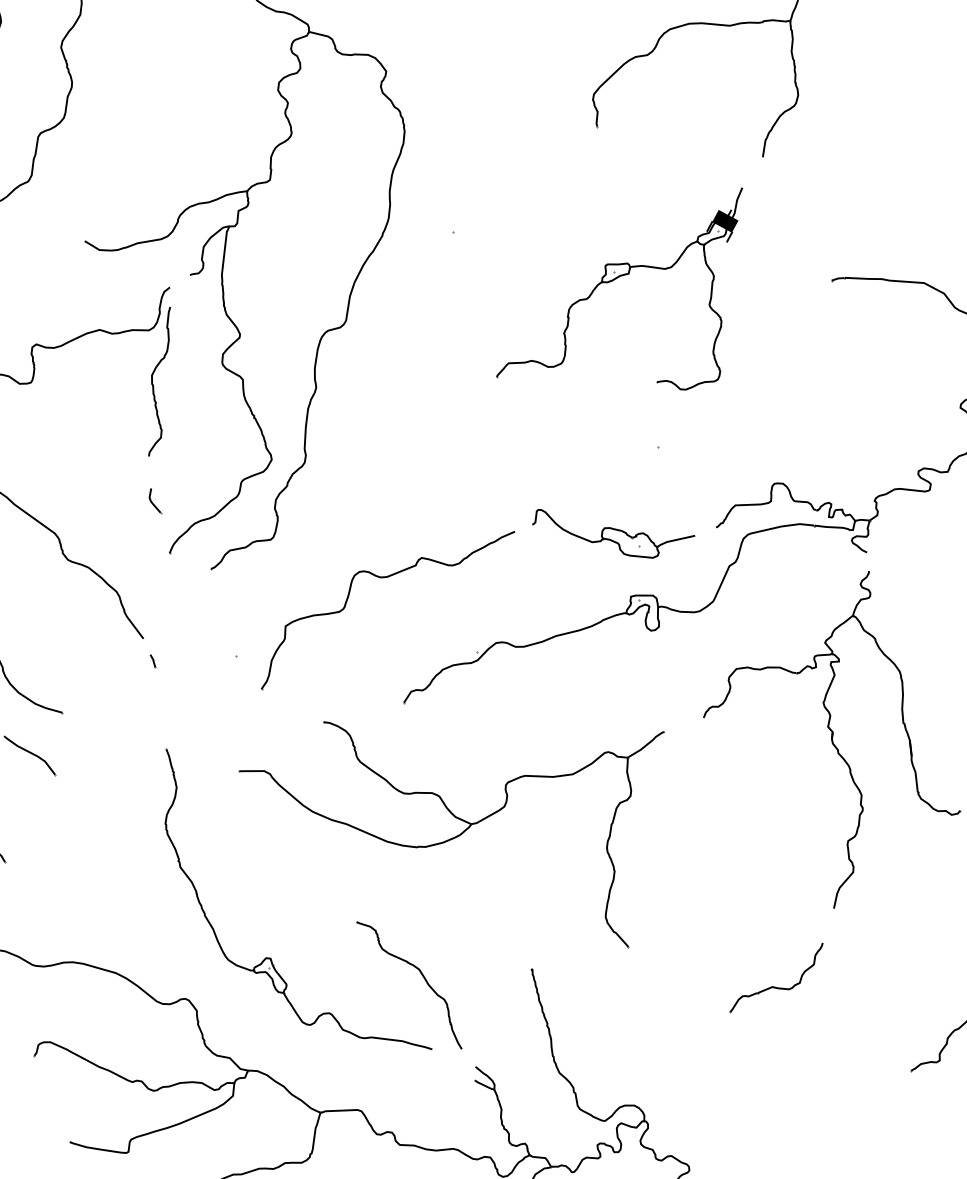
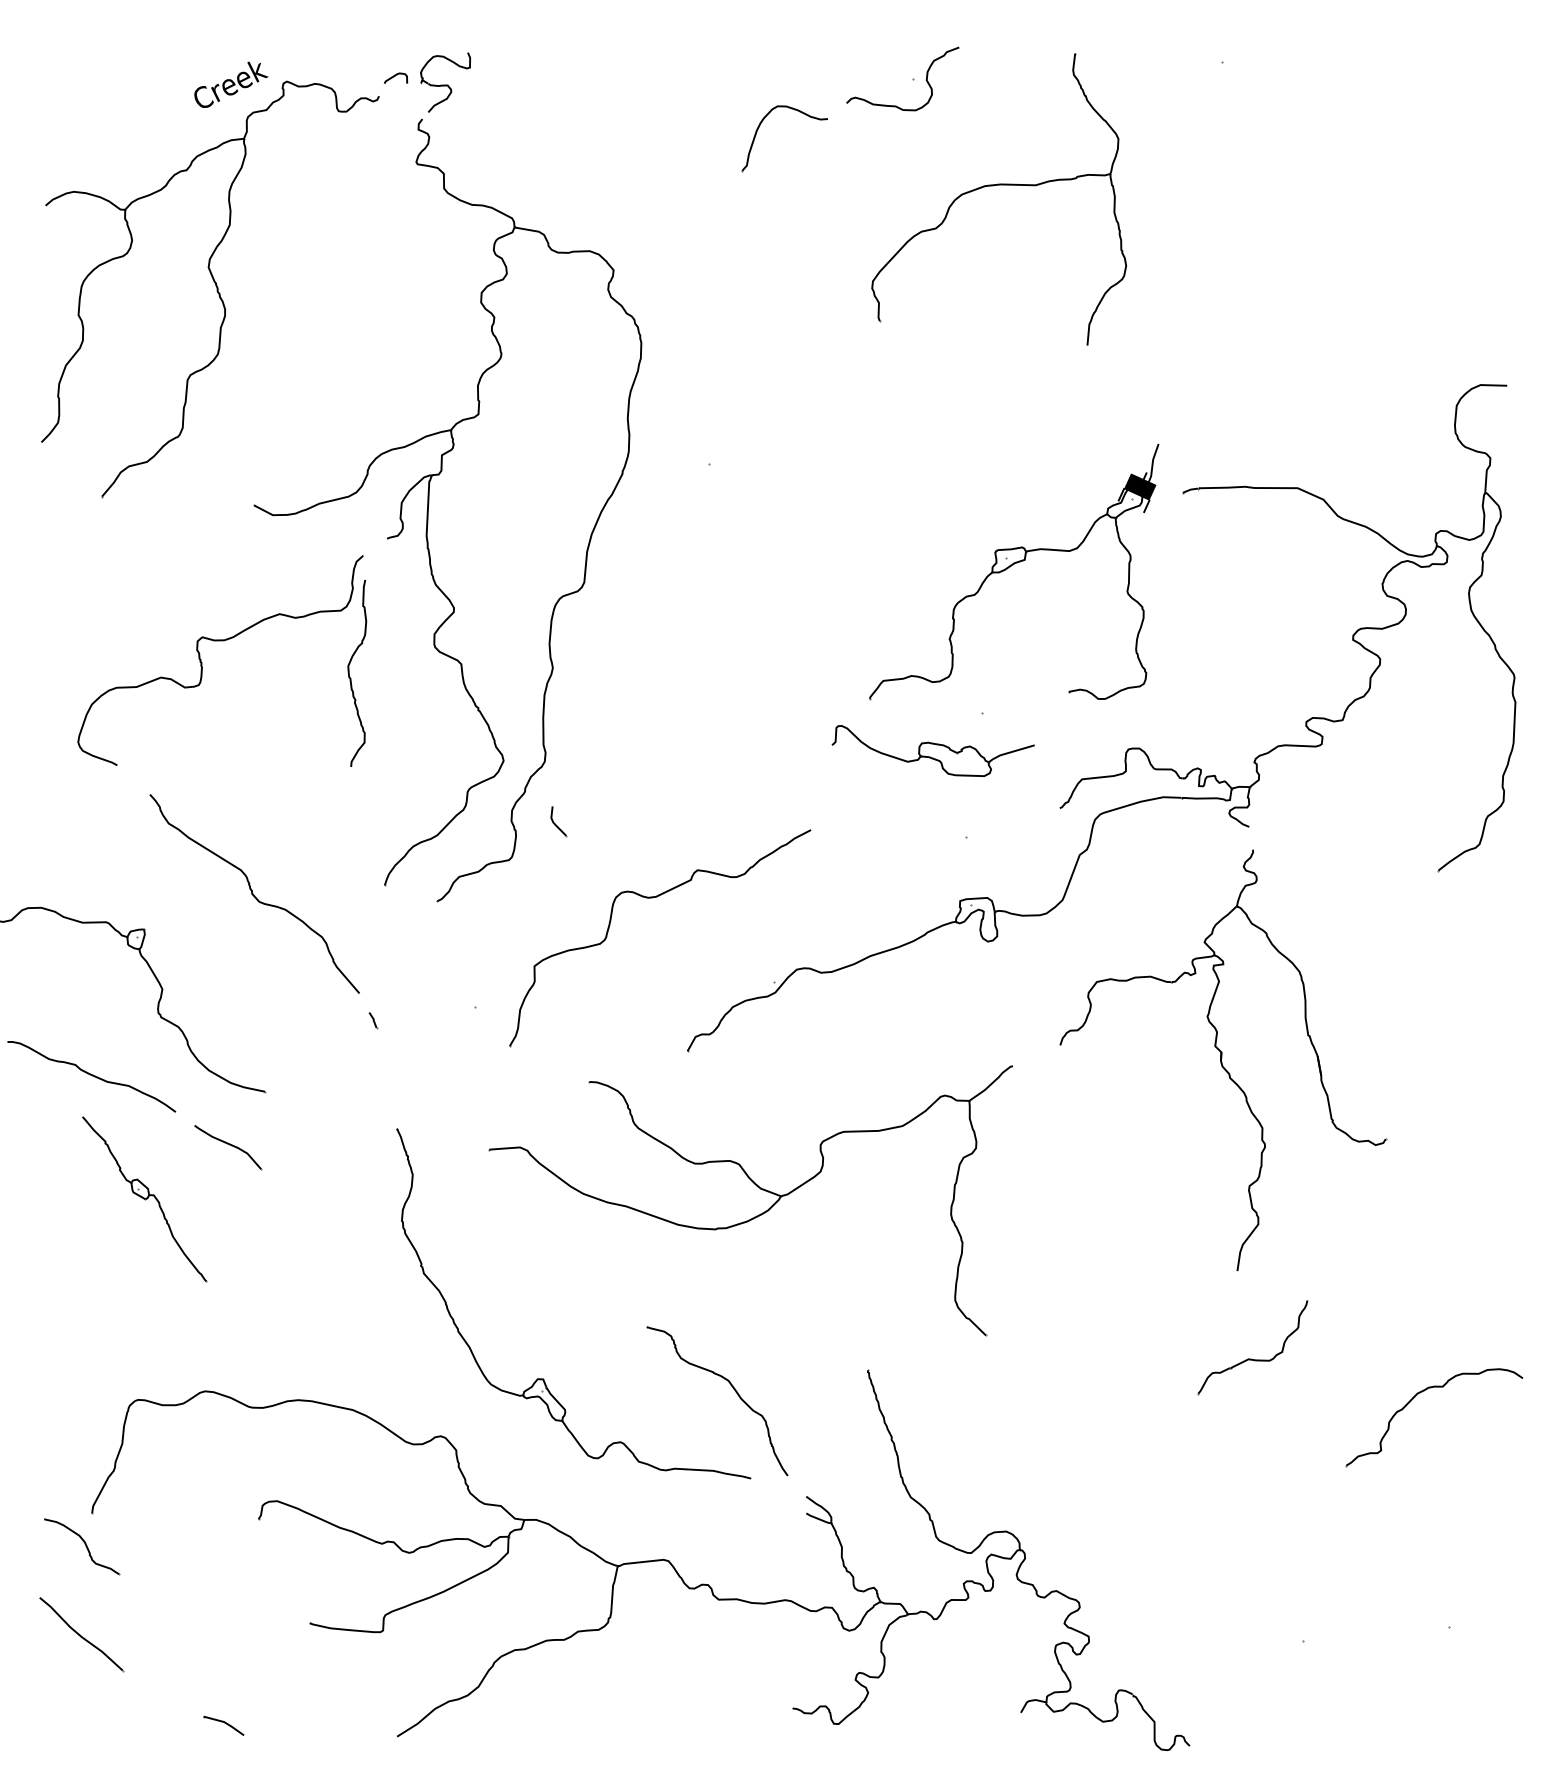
part: (616, 279) -> (1010, 567), moved
part: (155, 500) -> (558, 821), moved
part: (612, 534) -> (932, 750), moved
part: (774, 986) -> (1251, 1358), moved

